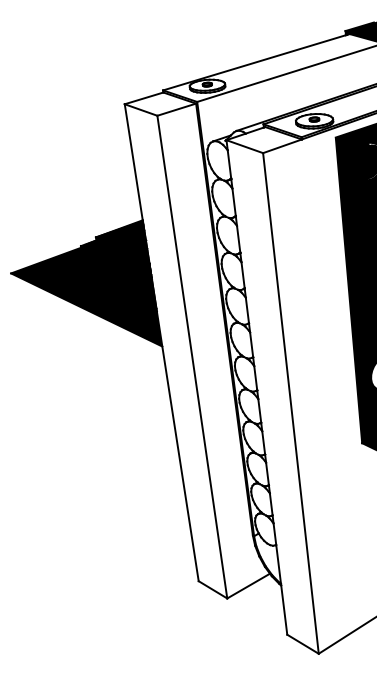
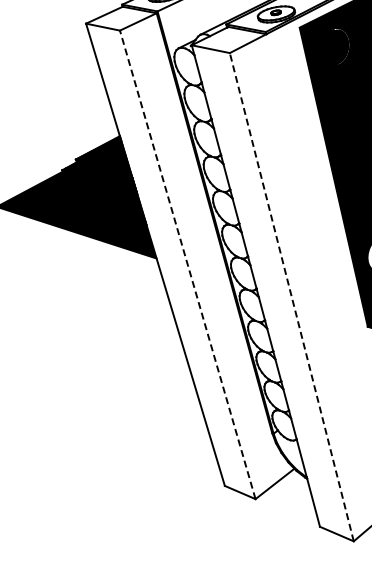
line: (192, 357) -> (187, 265), solid -> dashed
line: (290, 403) -> (291, 297), solid -> dashed

